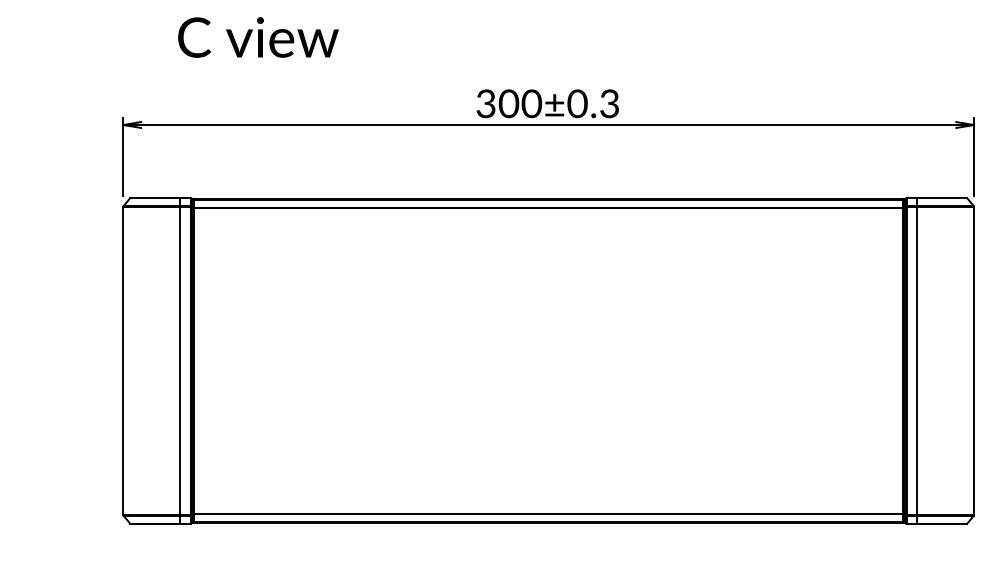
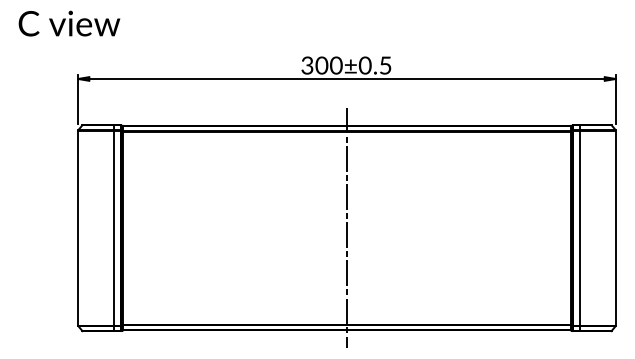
text: (258, 37) -> (69, 23), moved
text: (609, 103) -> (385, 65), 300±0.3 -> 300±0.5
line: (549, 361) -> (347, 228), added

